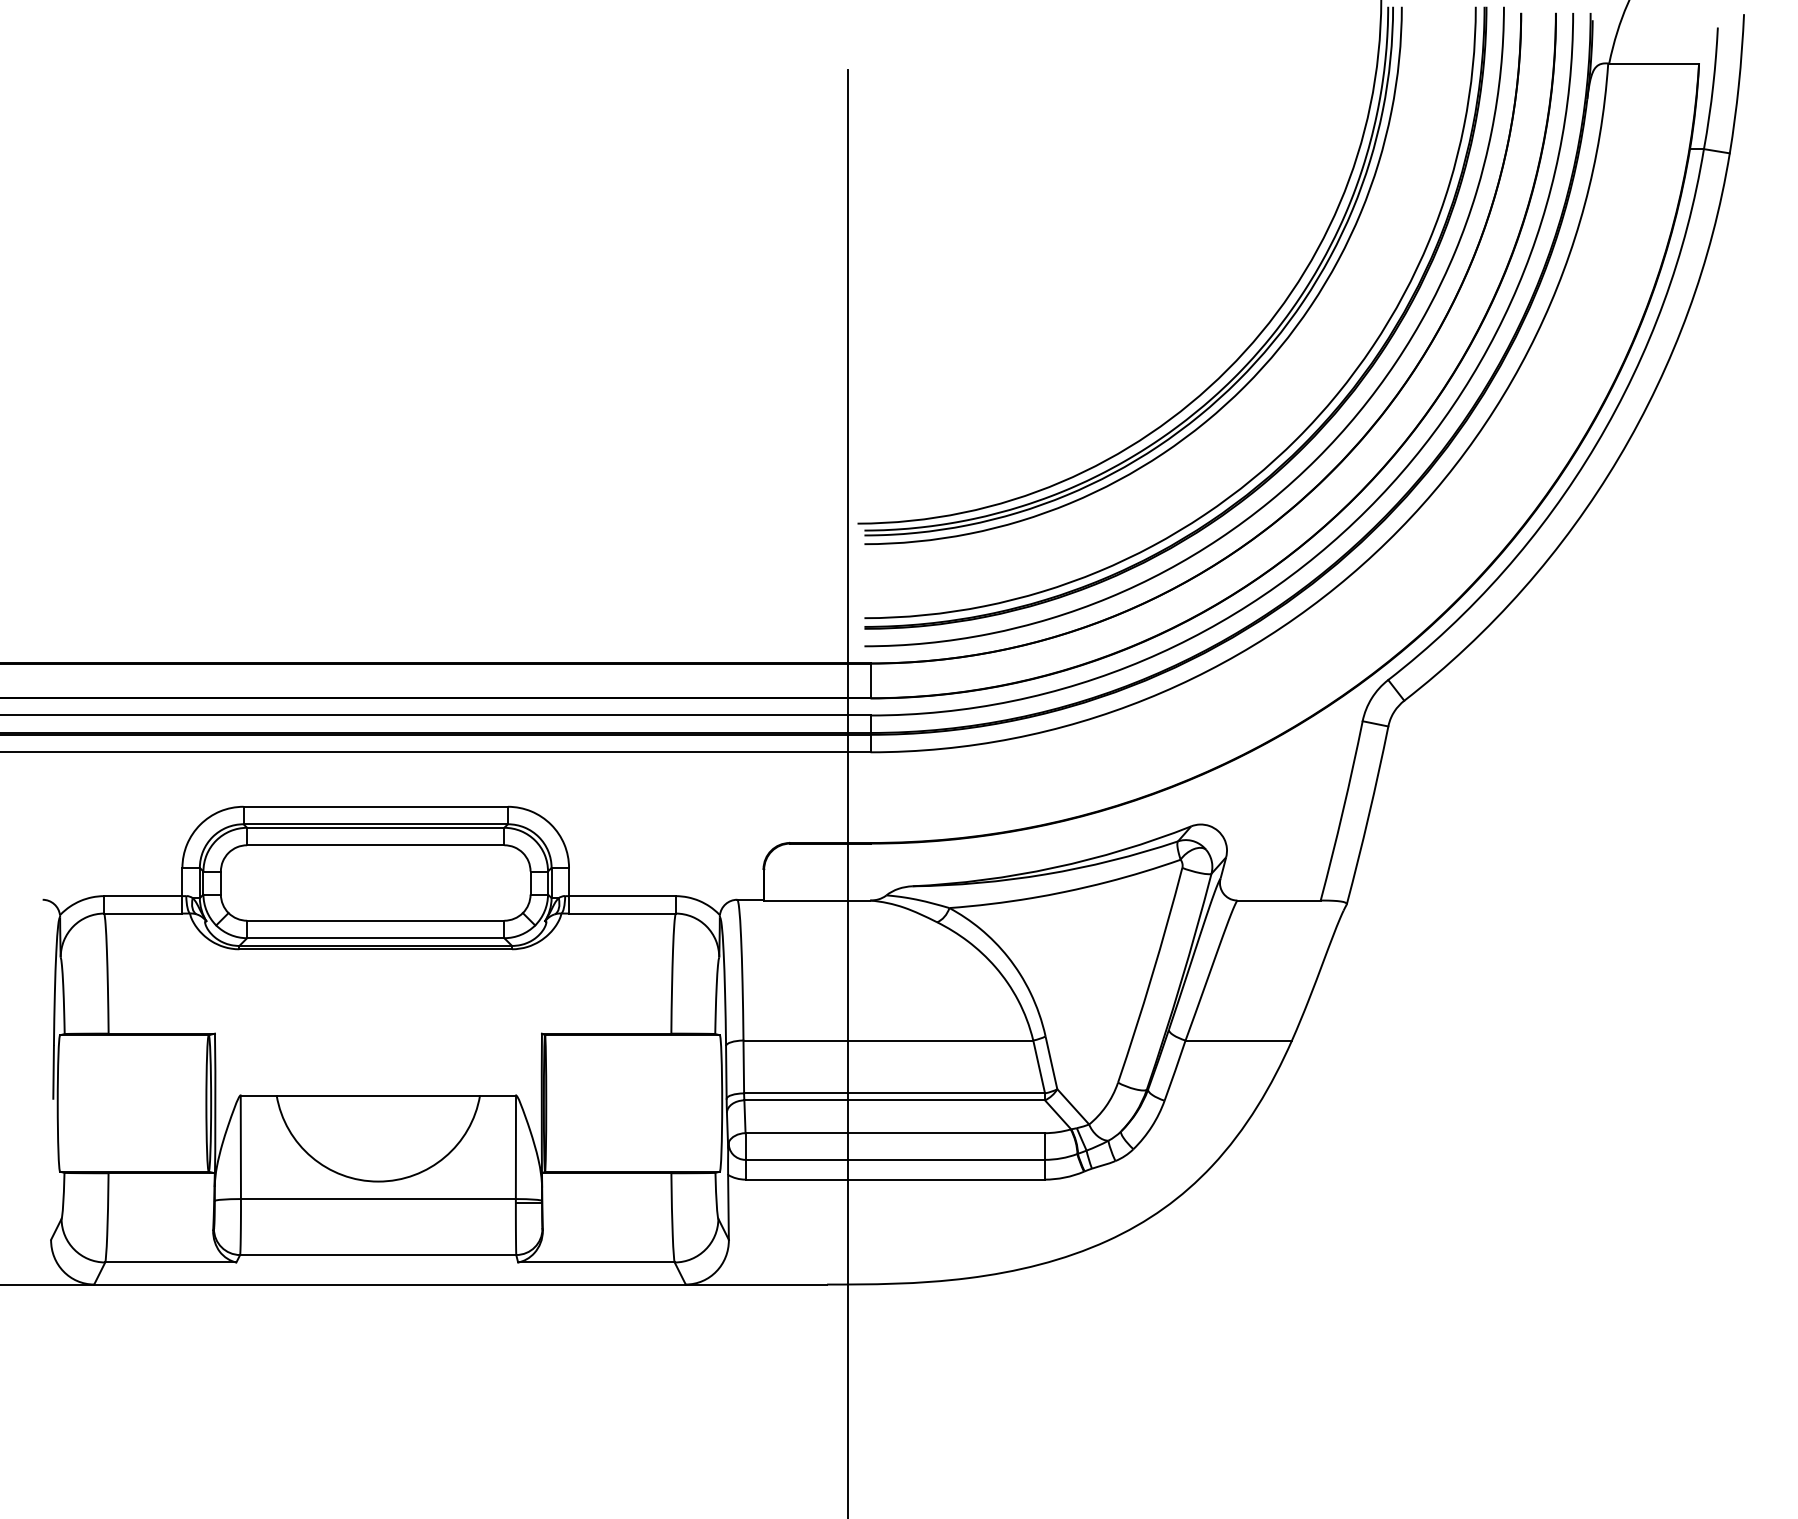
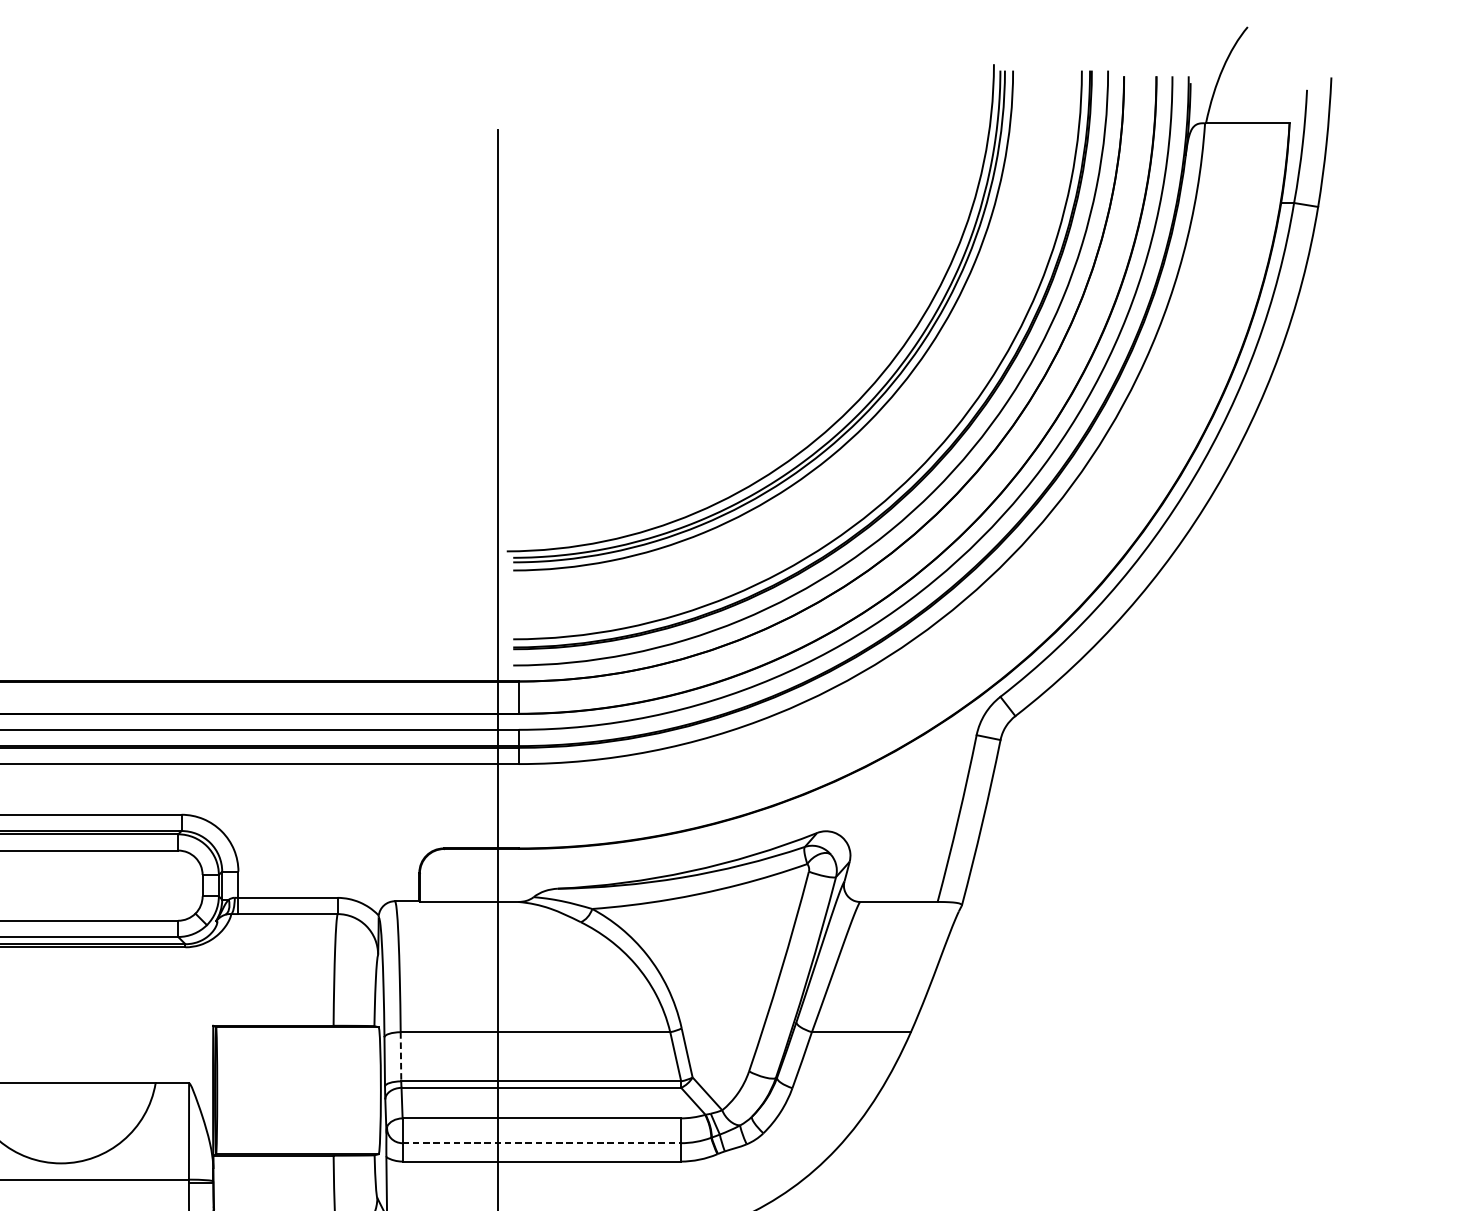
line: (743, 1067) -> (400, 1057), solid -> dashed
line: (895, 1159) -> (542, 1142), solid -> dashed

